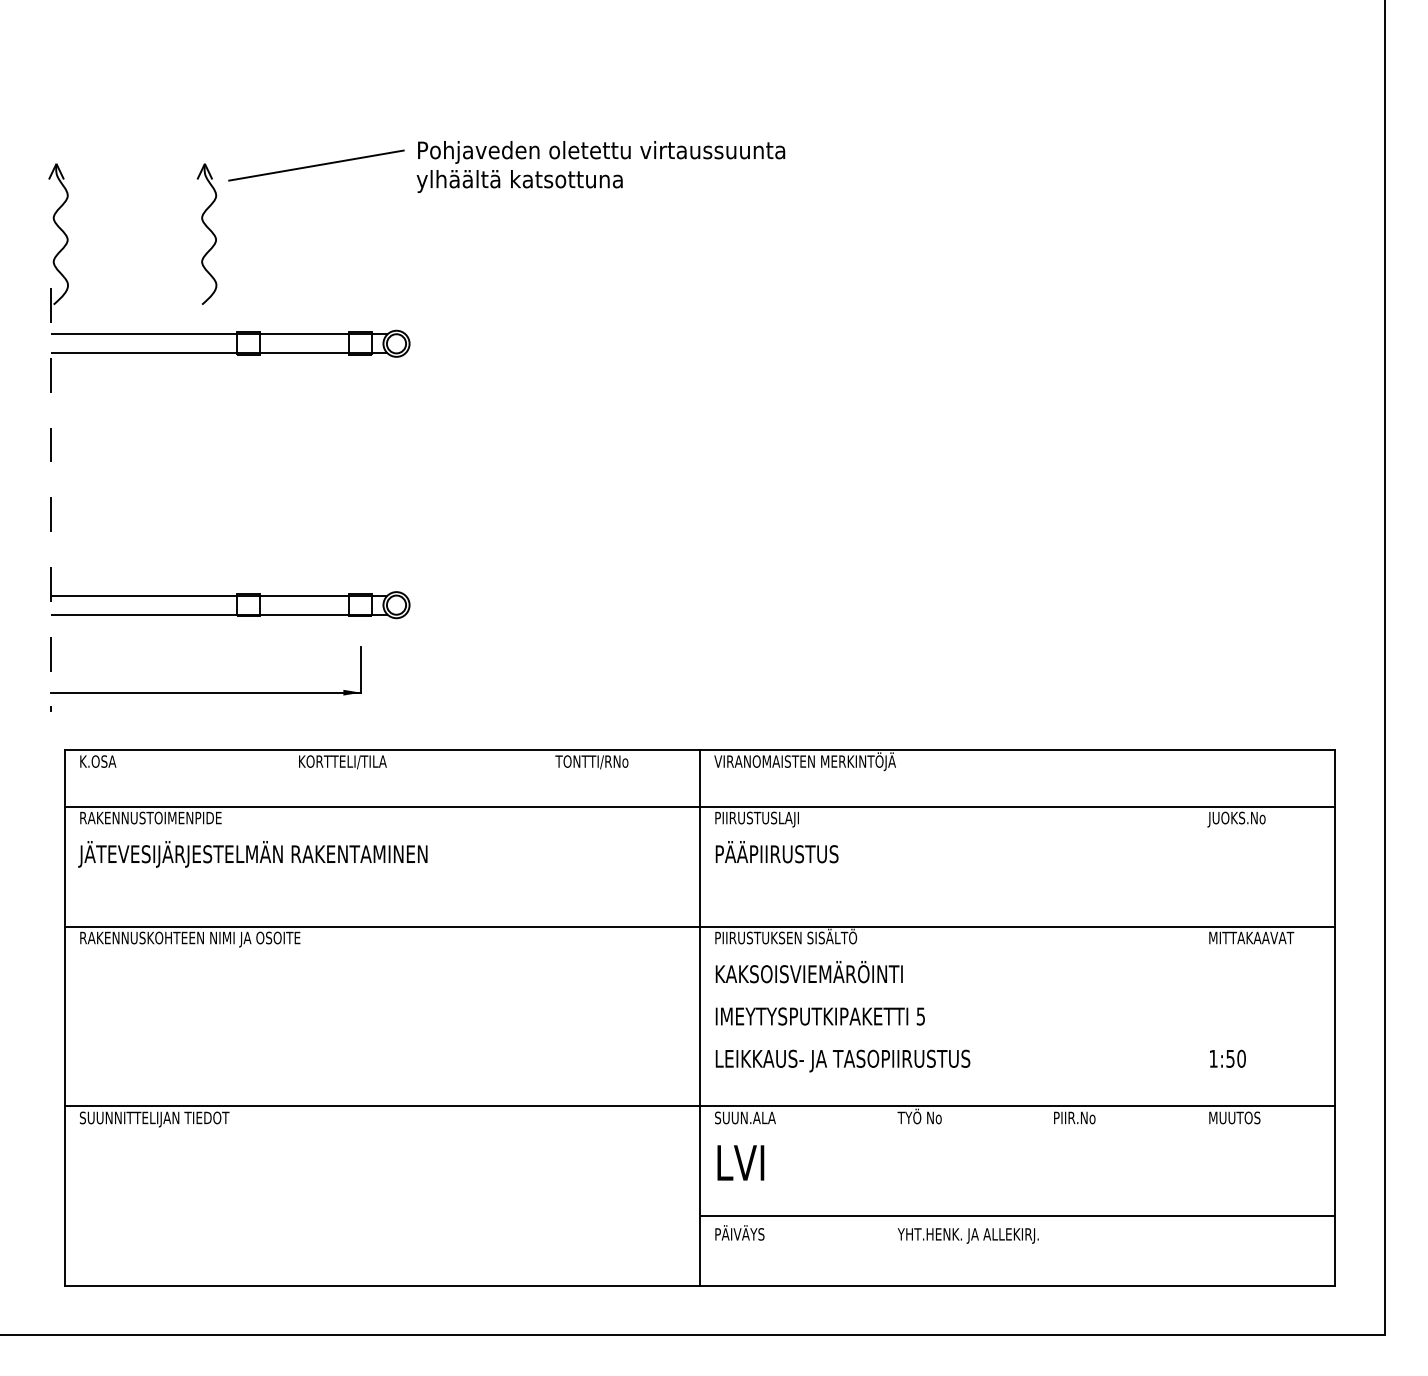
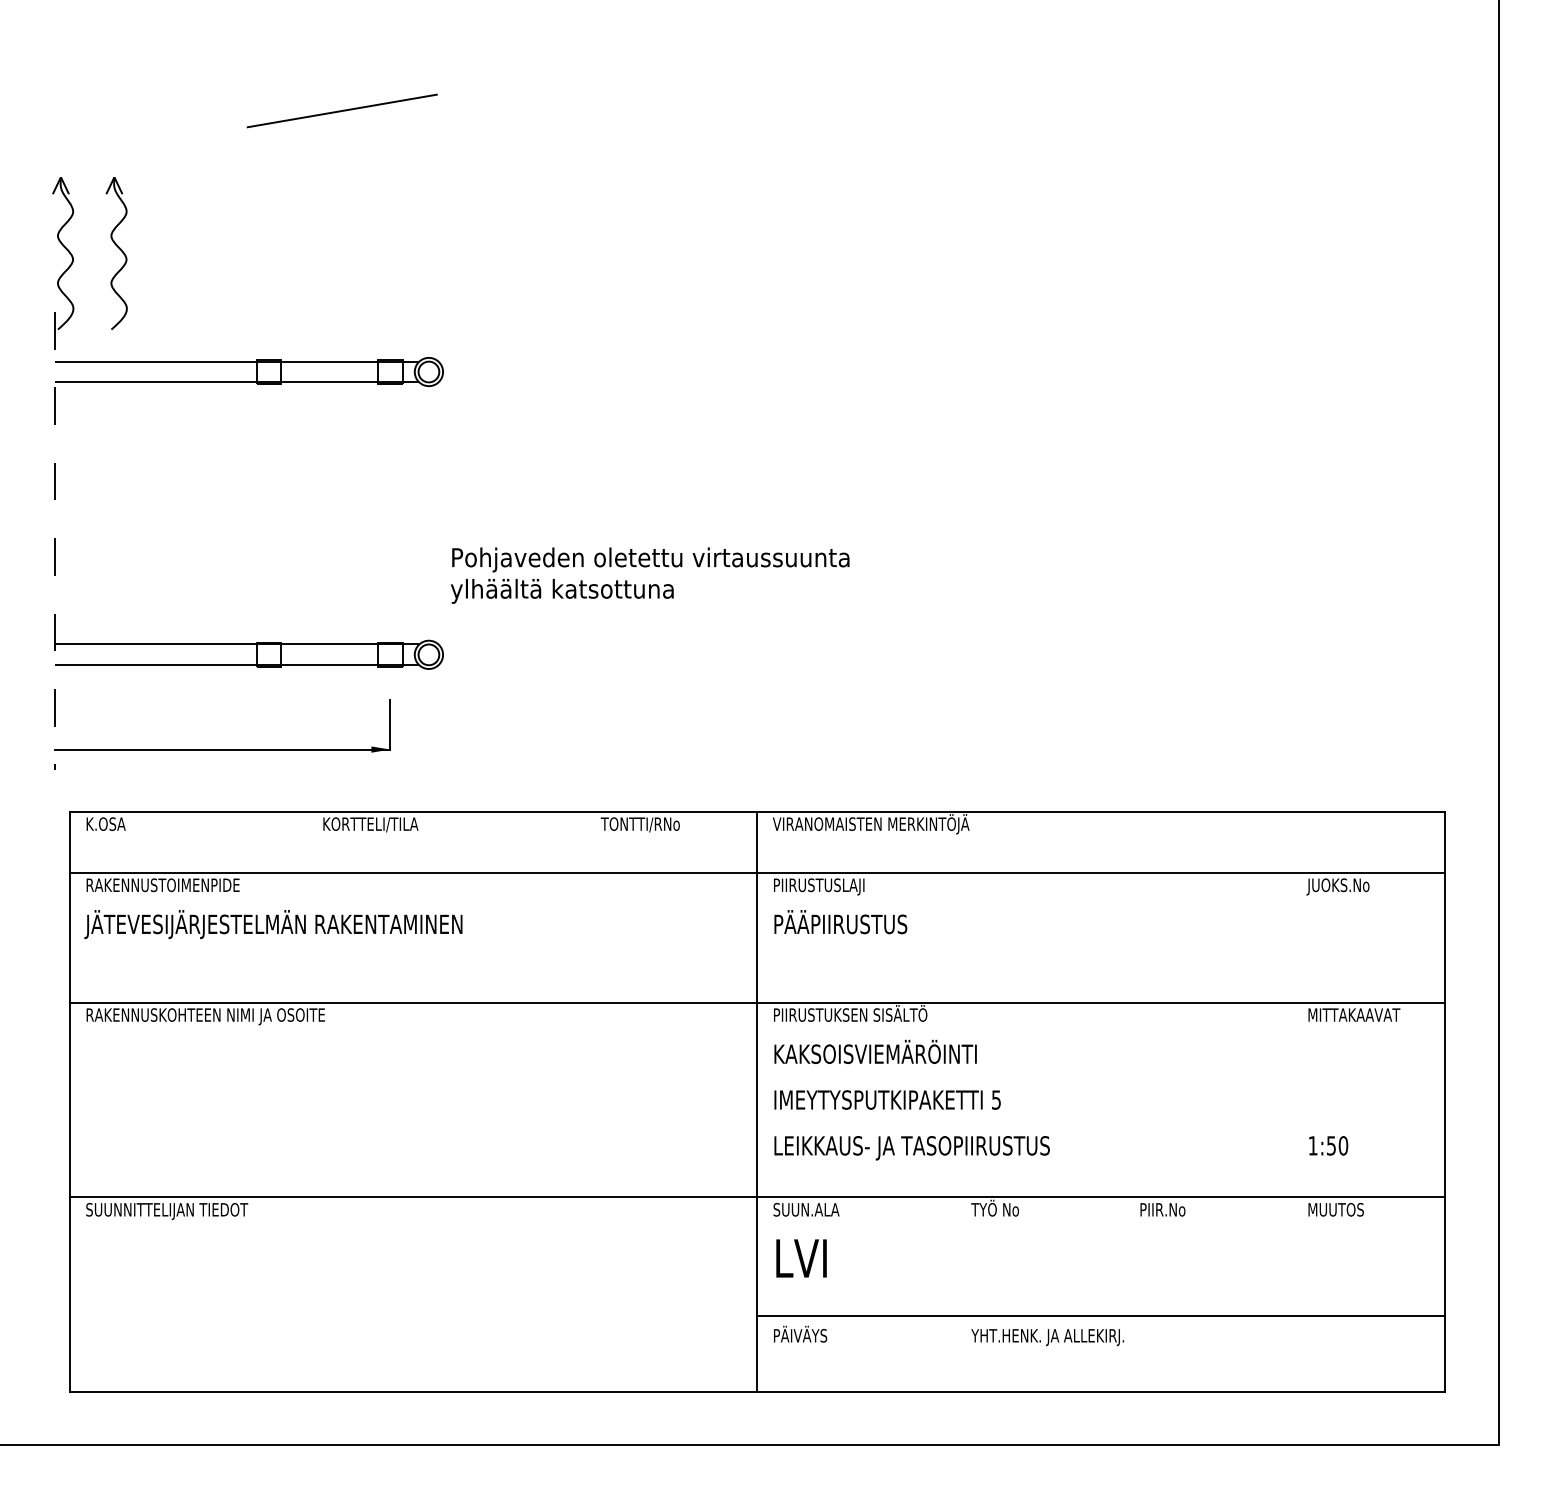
line: (316, 165) -> (342, 110), moved
text: (600, 166) -> (649, 575), moved
part: (206, 233) -> (116, 252), moved

